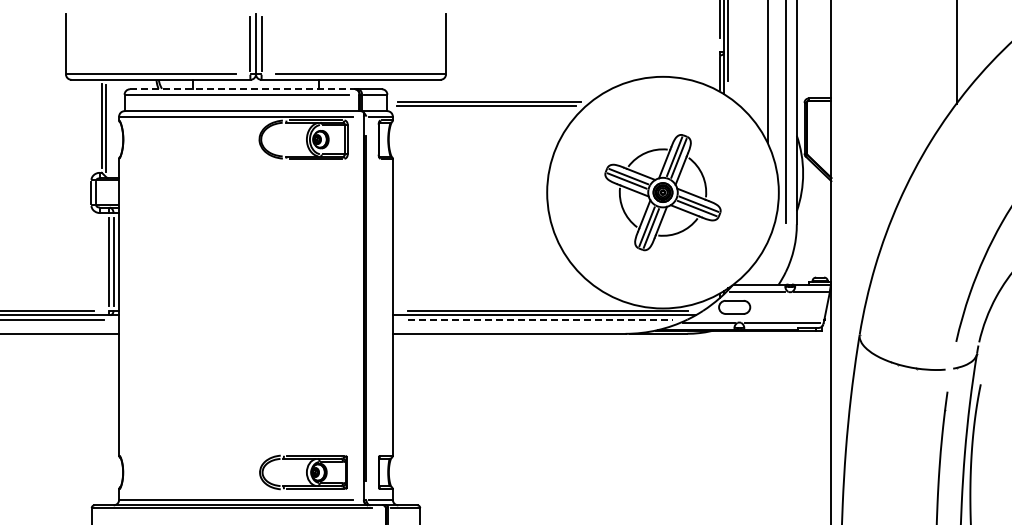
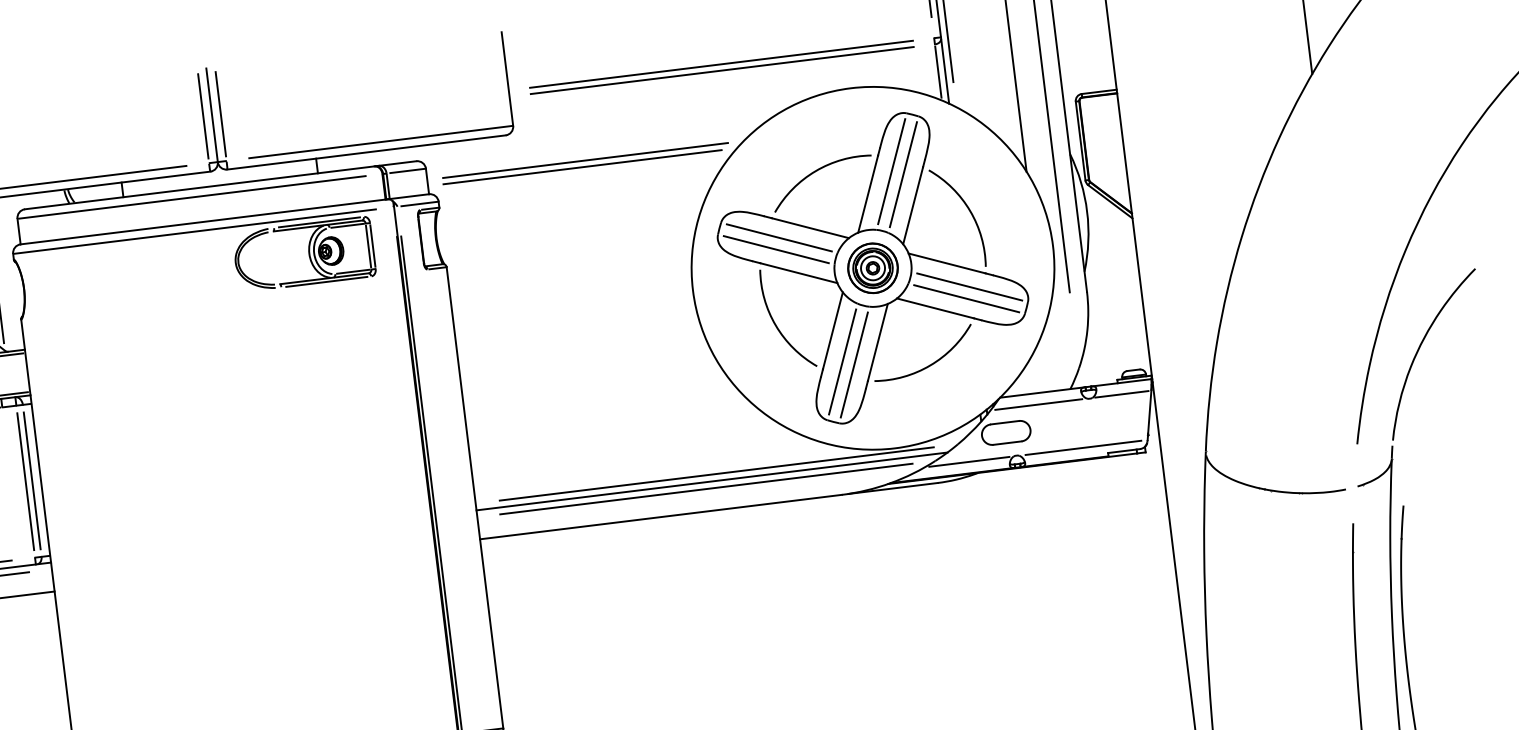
part: (582, 53) -> (721, 67), added
line: (243, 89) -> (201, 188), dashed -> solid
part: (662, 192) -> (872, 268), size x1.67
line: (540, 319) -> (706, 488), dashed -> solid

